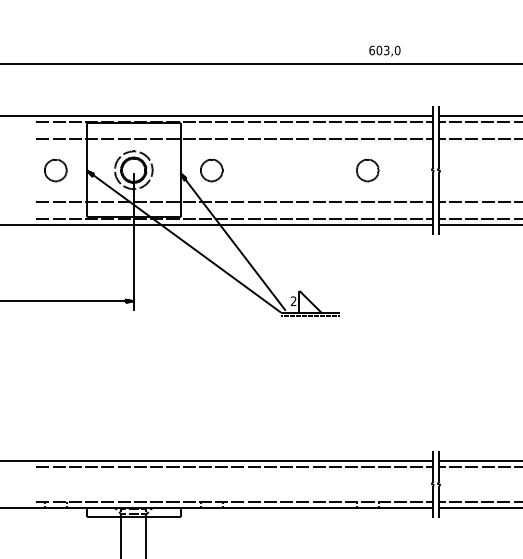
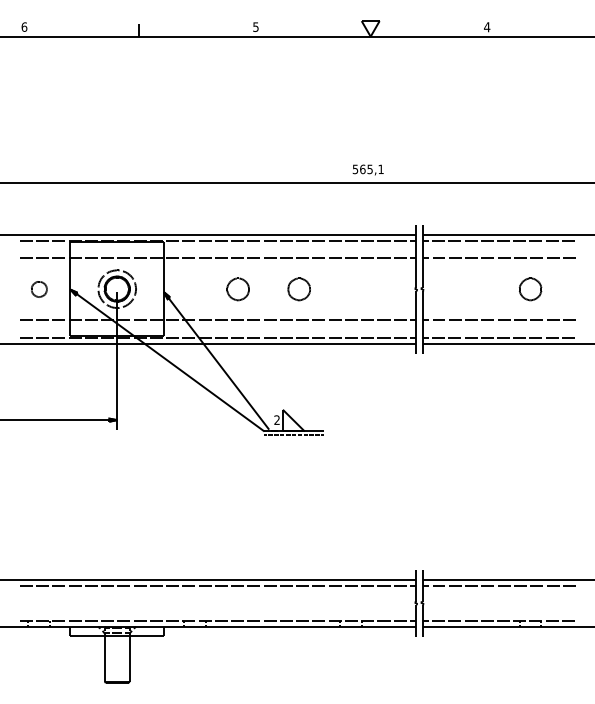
text: (384, 50) -> (367, 169), 603,0 -> 565,1
part: (56, 170) -> (39, 289), size x0.7
part: (211, 170) -> (237, 289), moved
part: (367, 170) -> (298, 289), moved

